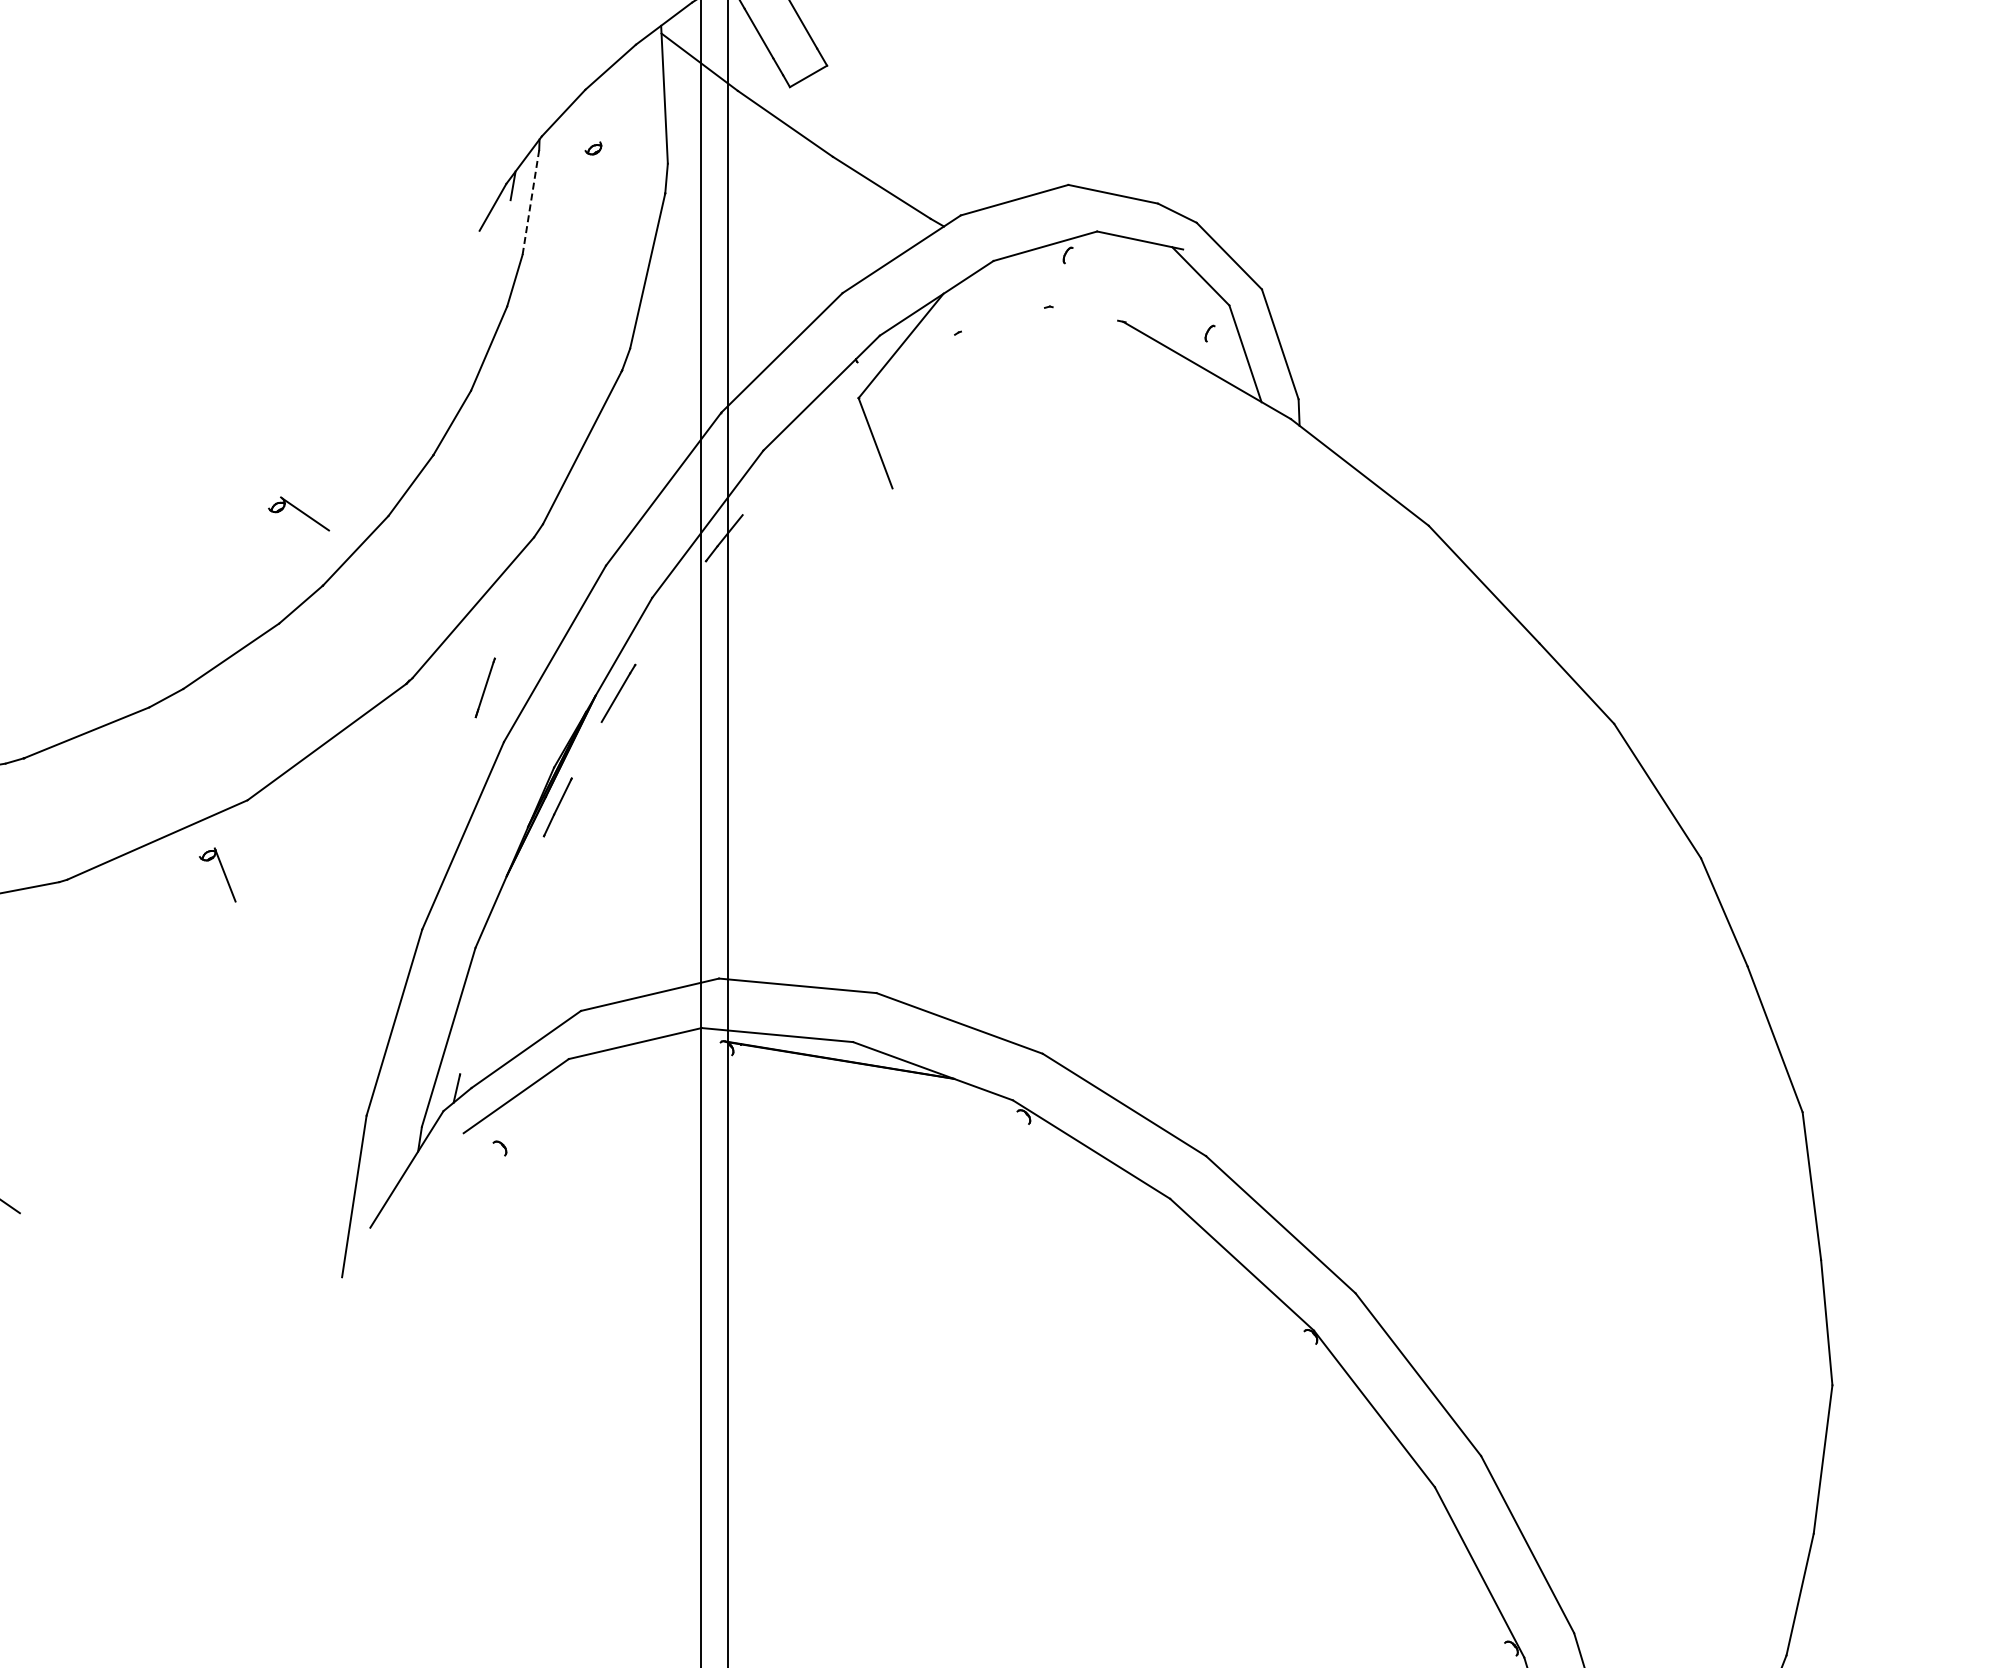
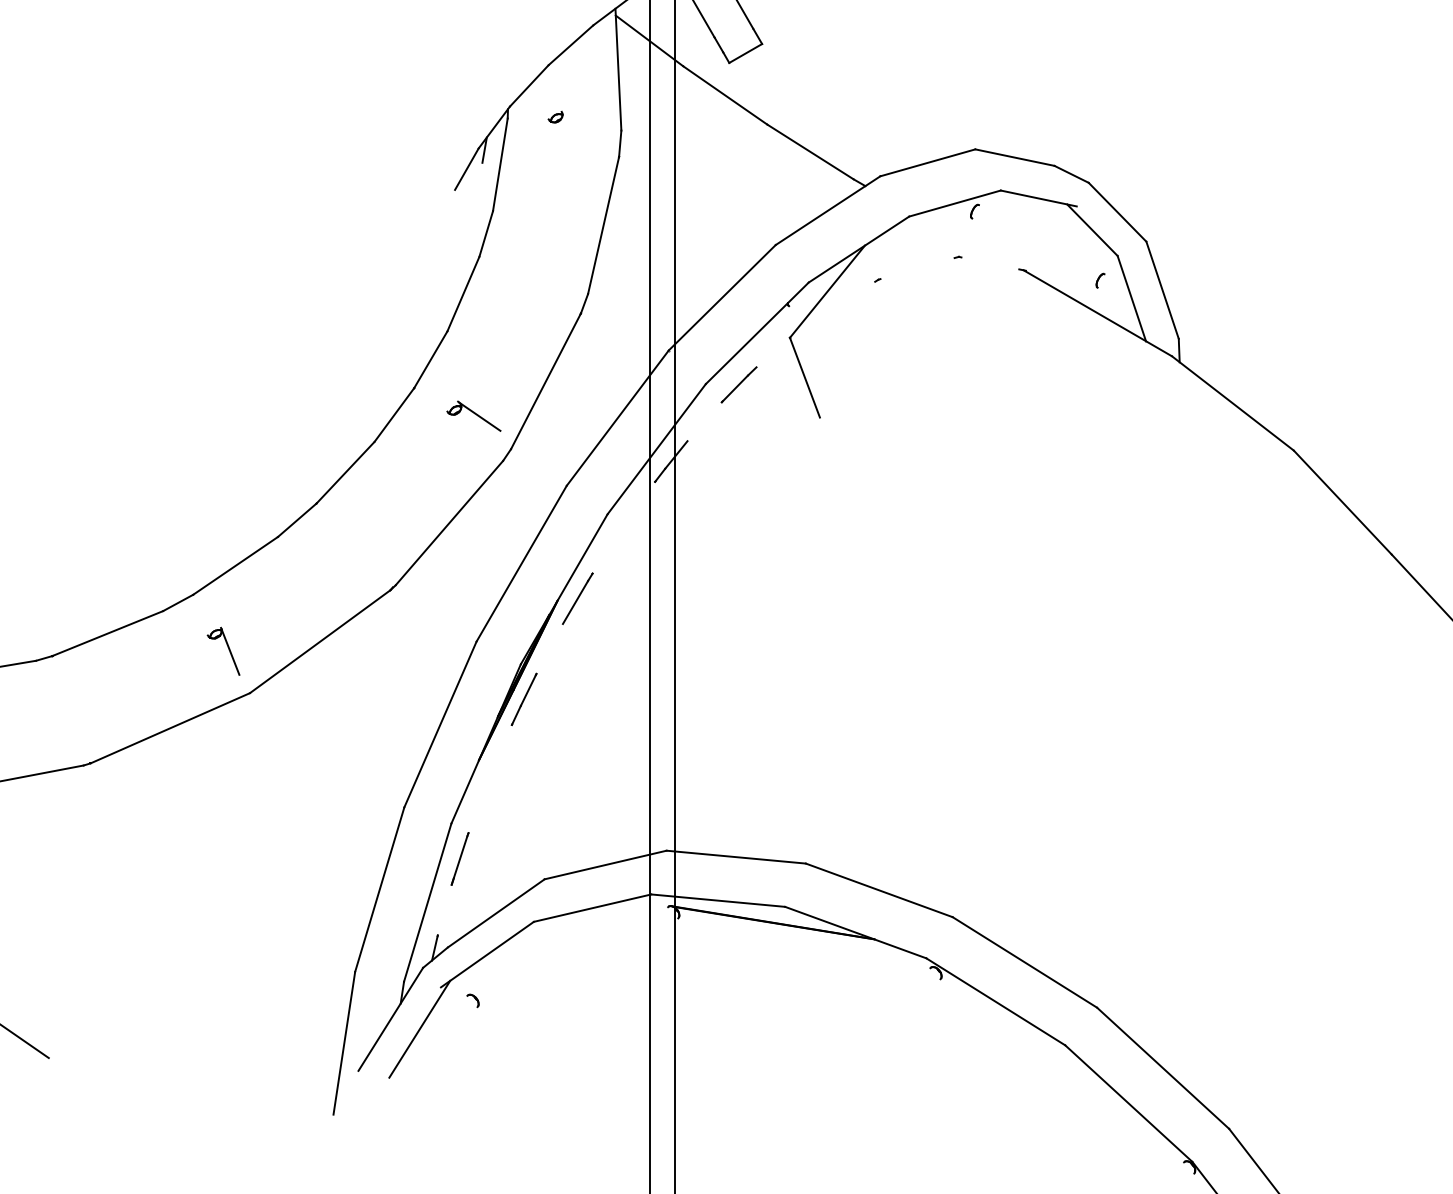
line: (531, 201) -> (500, 164), dashed -> solid
line: (800, 451) -> (738, 384), added
part: (299, 513) -> (474, 415), moved
line: (484, 687) -> (459, 858), moved
part: (217, 874) -> (223, 650), moved
line: (439, 1180) -> (419, 1029), added

